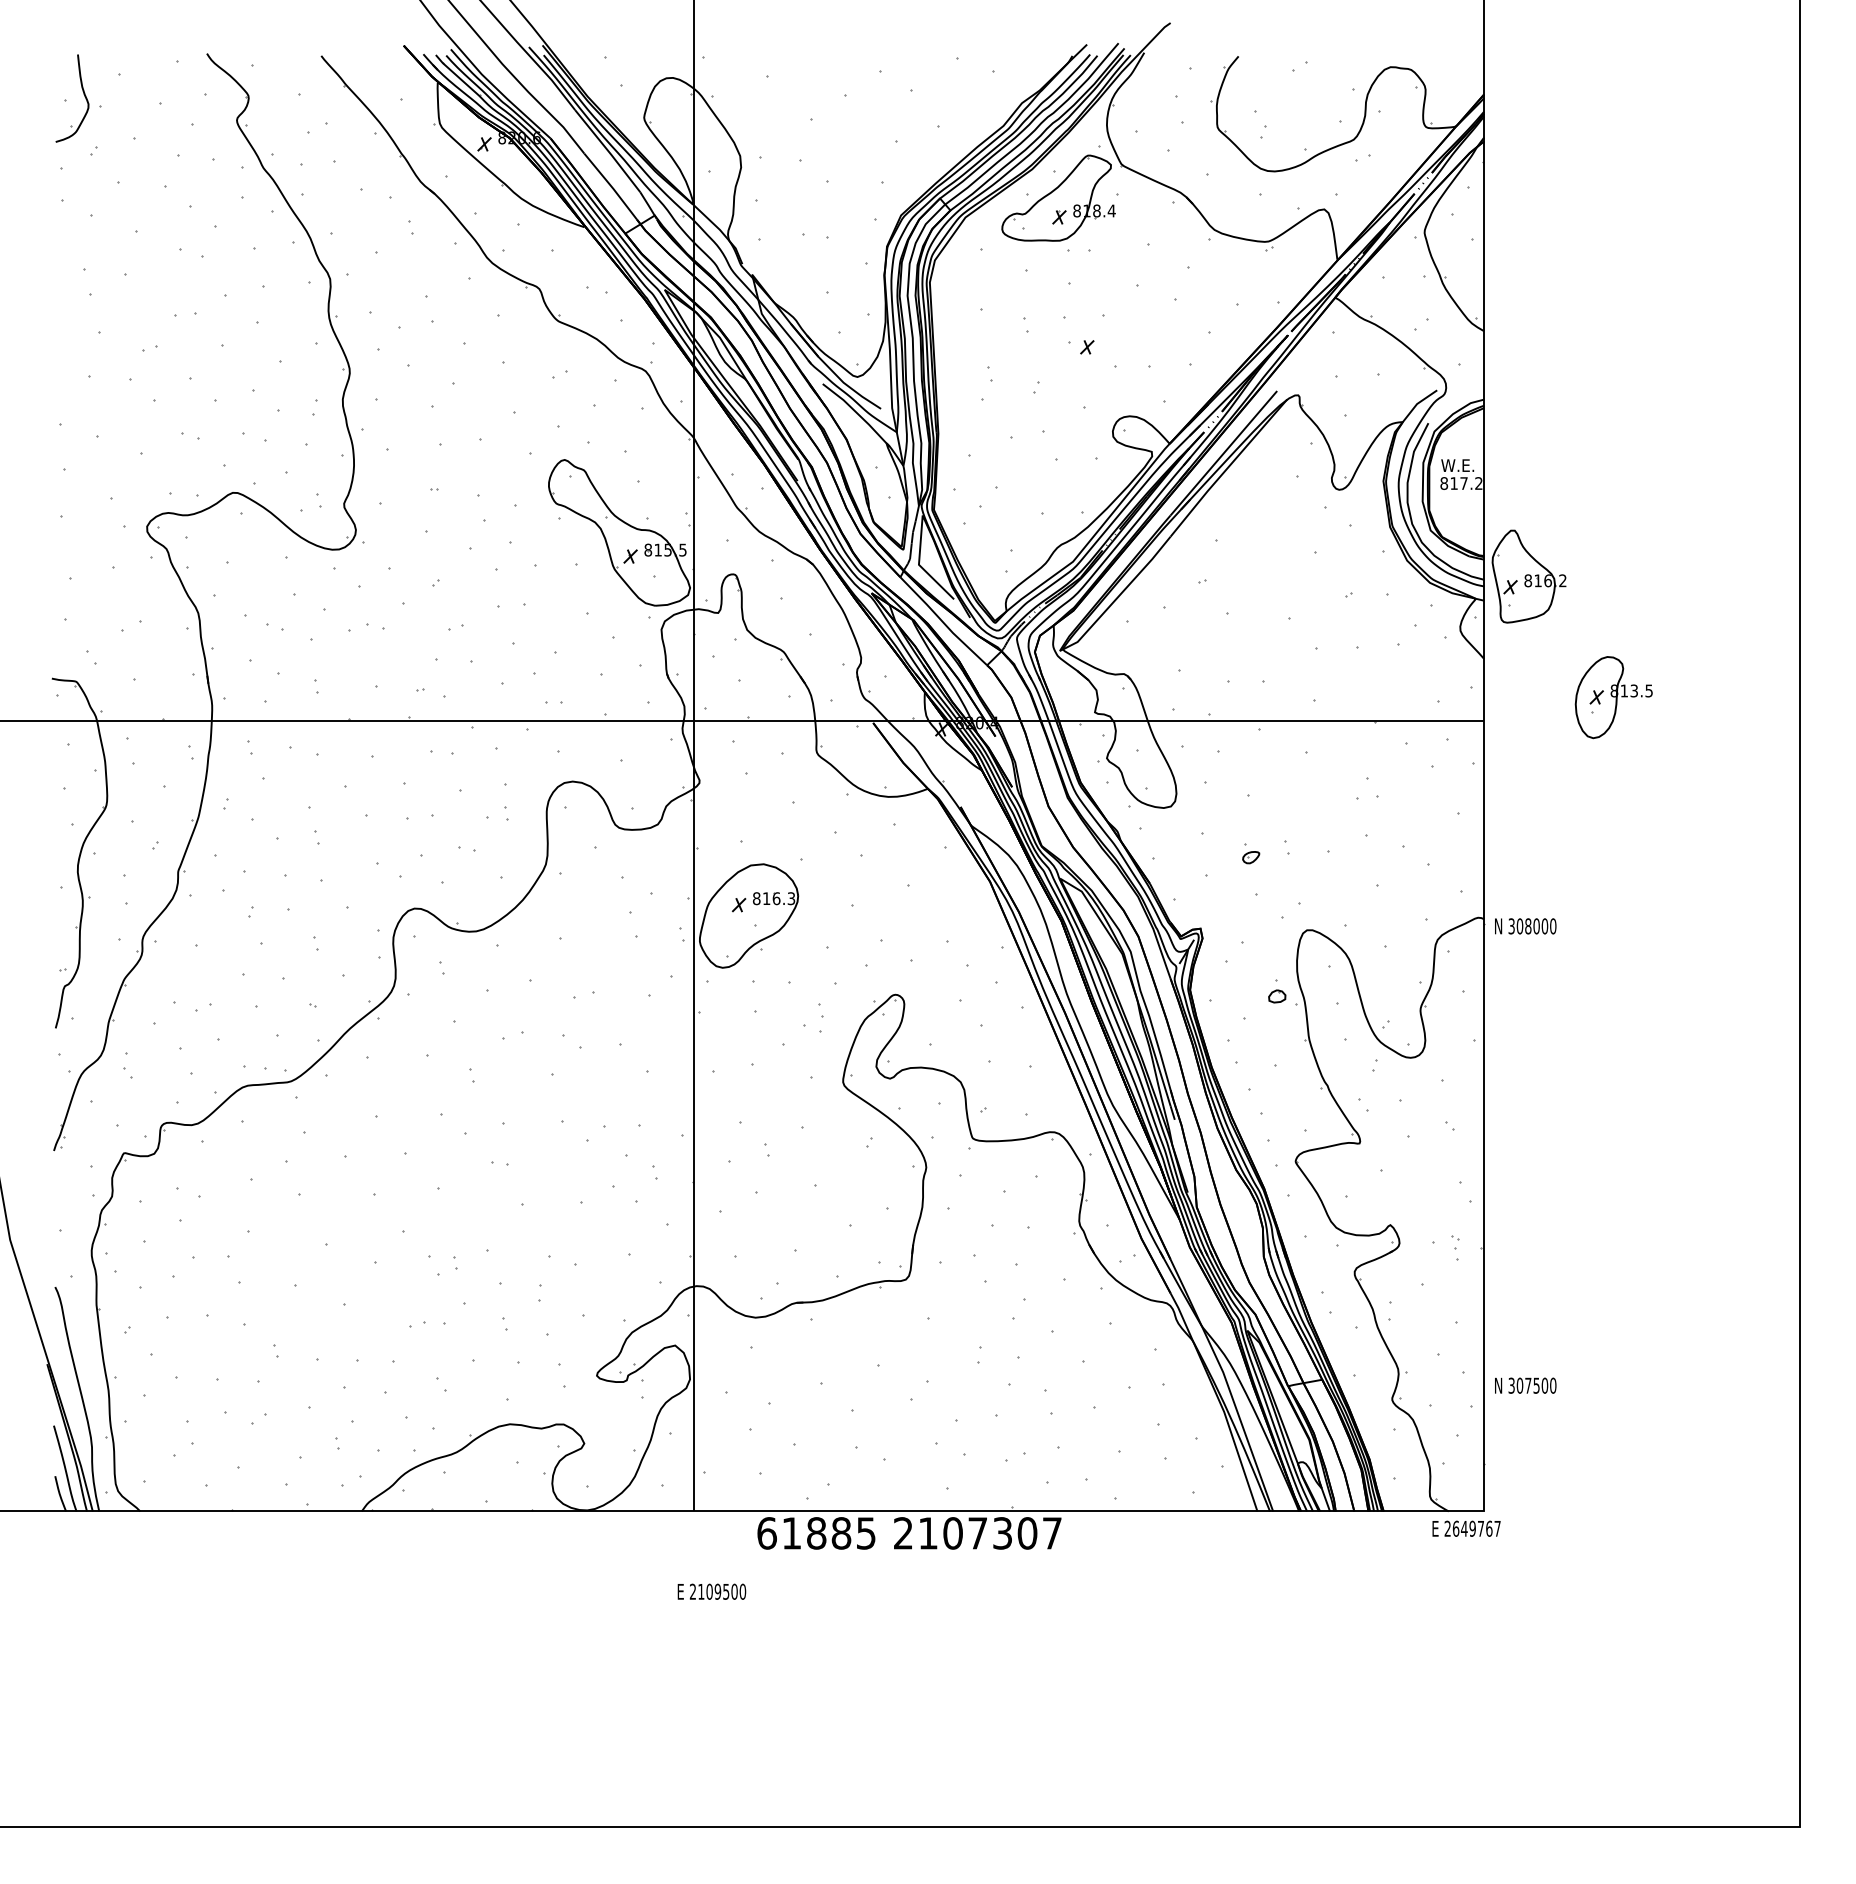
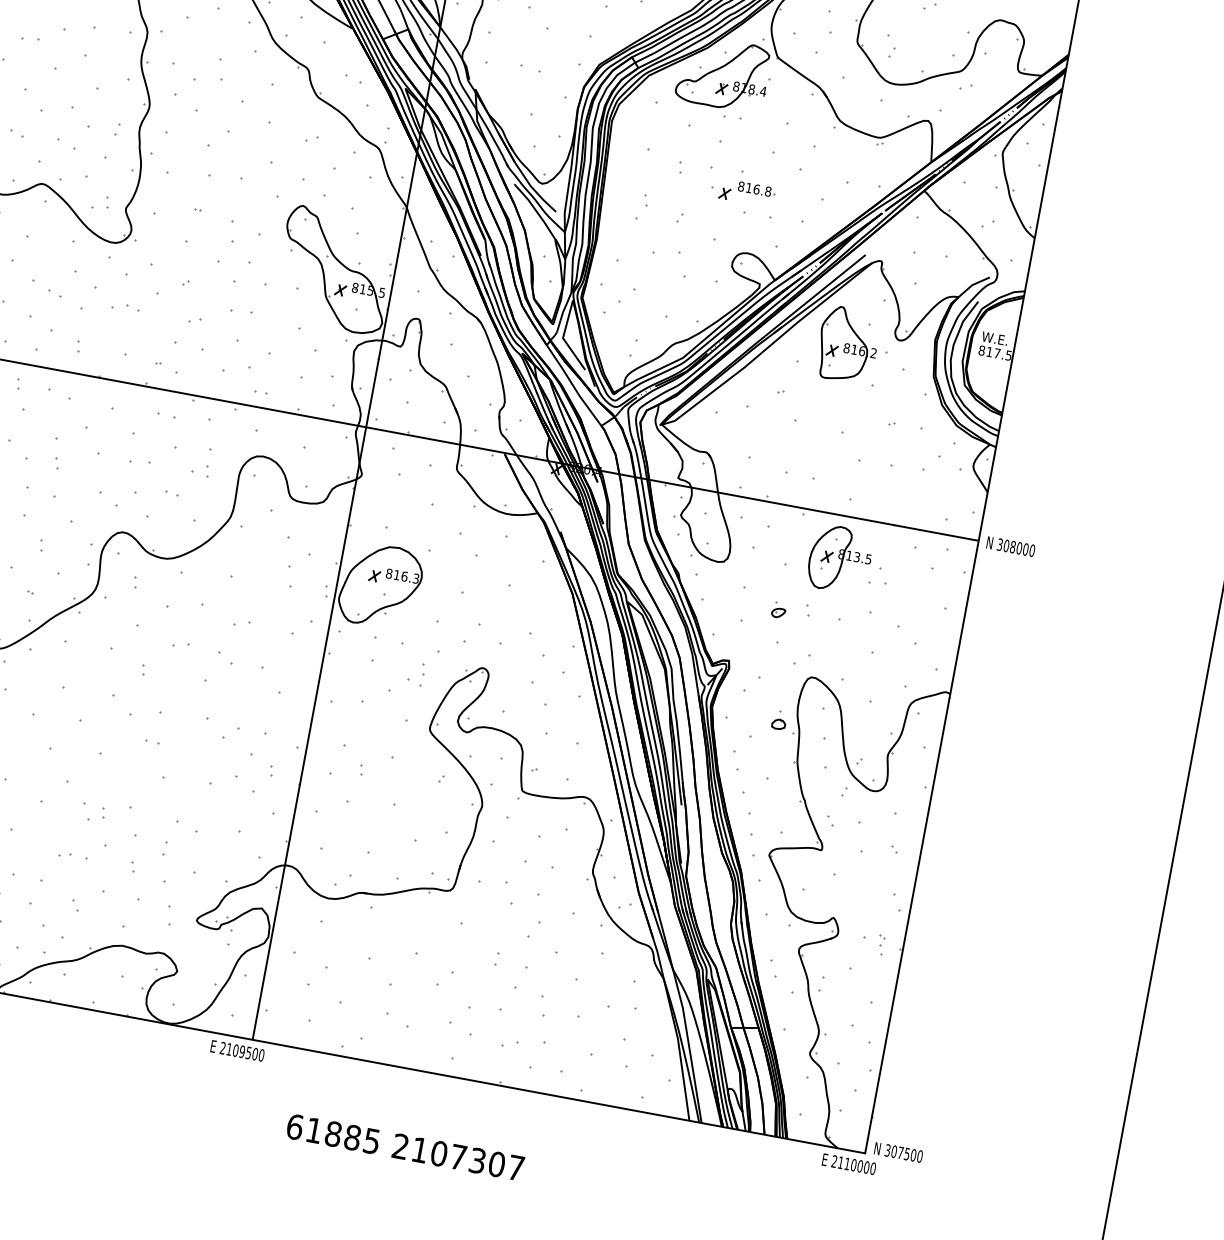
part: (1126, 334) -> (757, 189), added
text: (1478, 483) -> (1008, 355), 817.2 -> 817.5
part: (1528, 576) -> (847, 345), moved
part: (1613, 697) -> (840, 559), moved
text: (1525, 926) -> (1010, 546), moved
text: (1525, 1385) -> (898, 1152), moved
text: (1476, 1528) -> (856, 1165), 2649767 -> 2110000
text: (909, 1533) -> (405, 1147), moved
text: (711, 1591) -> (237, 1050), moved

